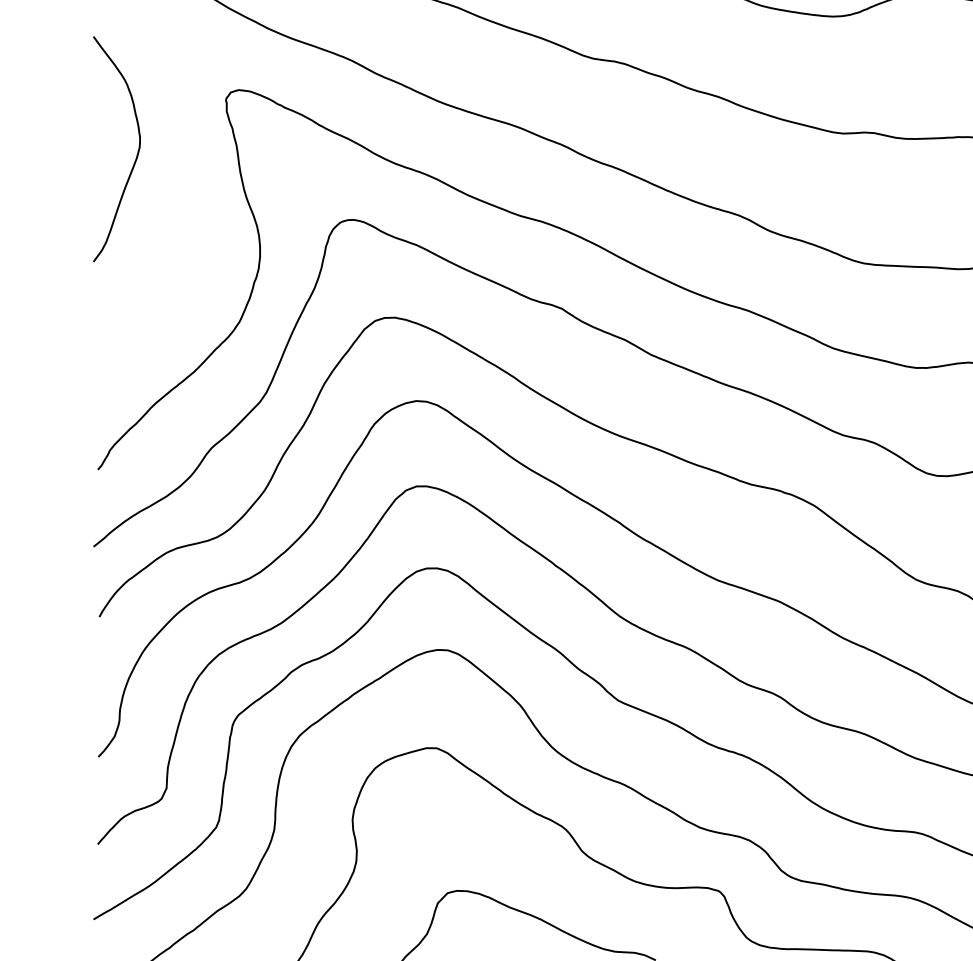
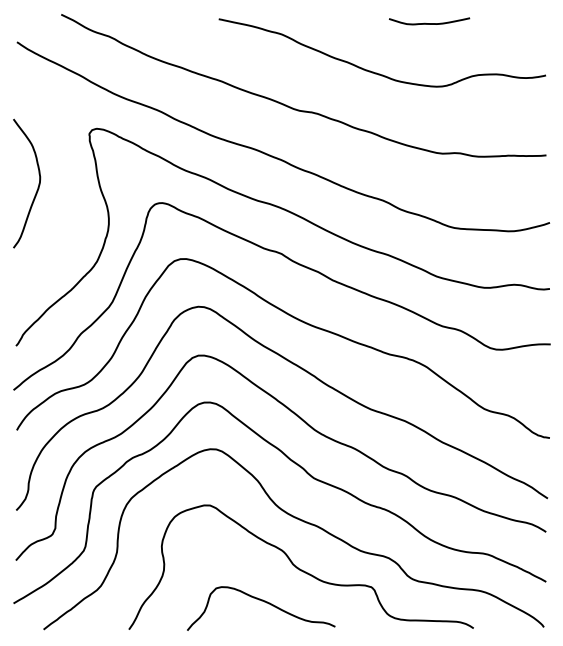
curve: (135, 155) -> (37, 187), moved

